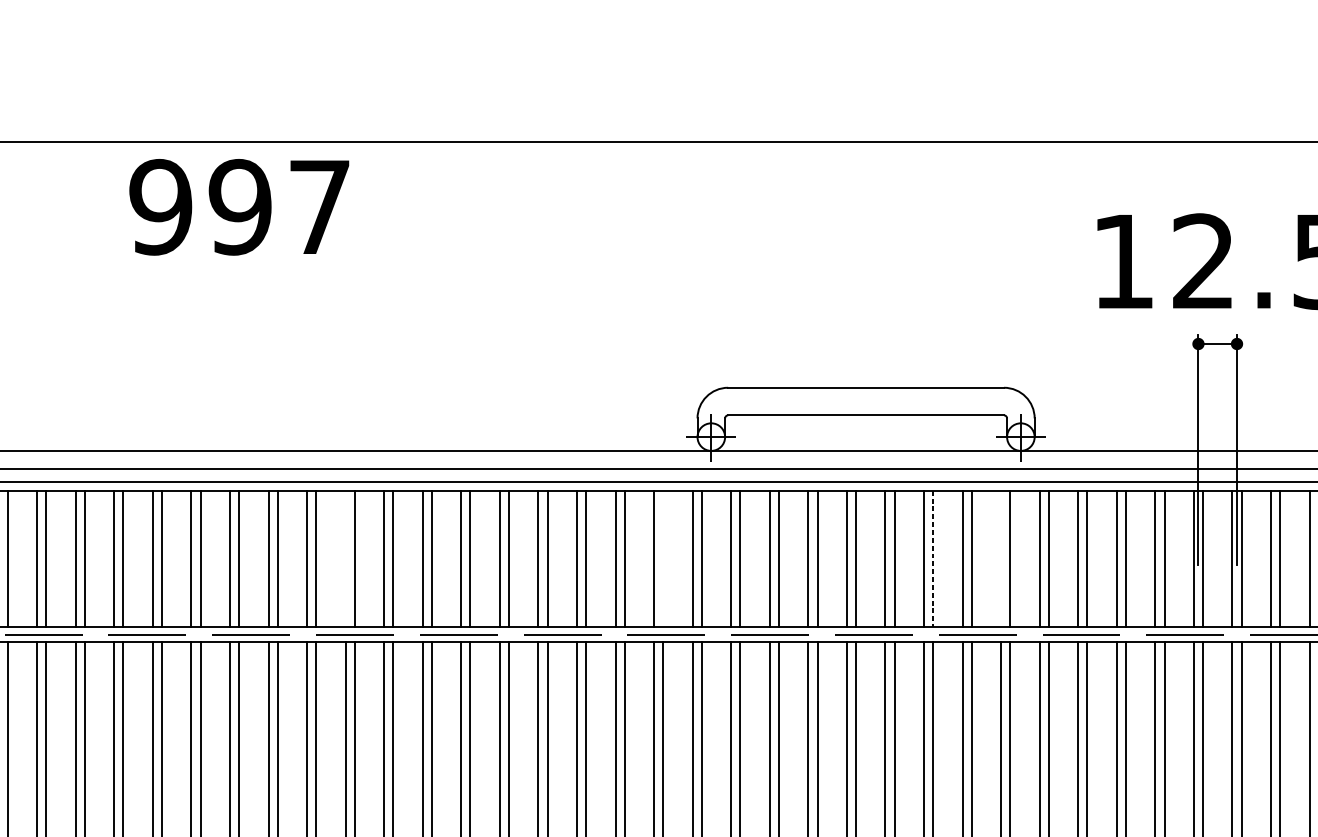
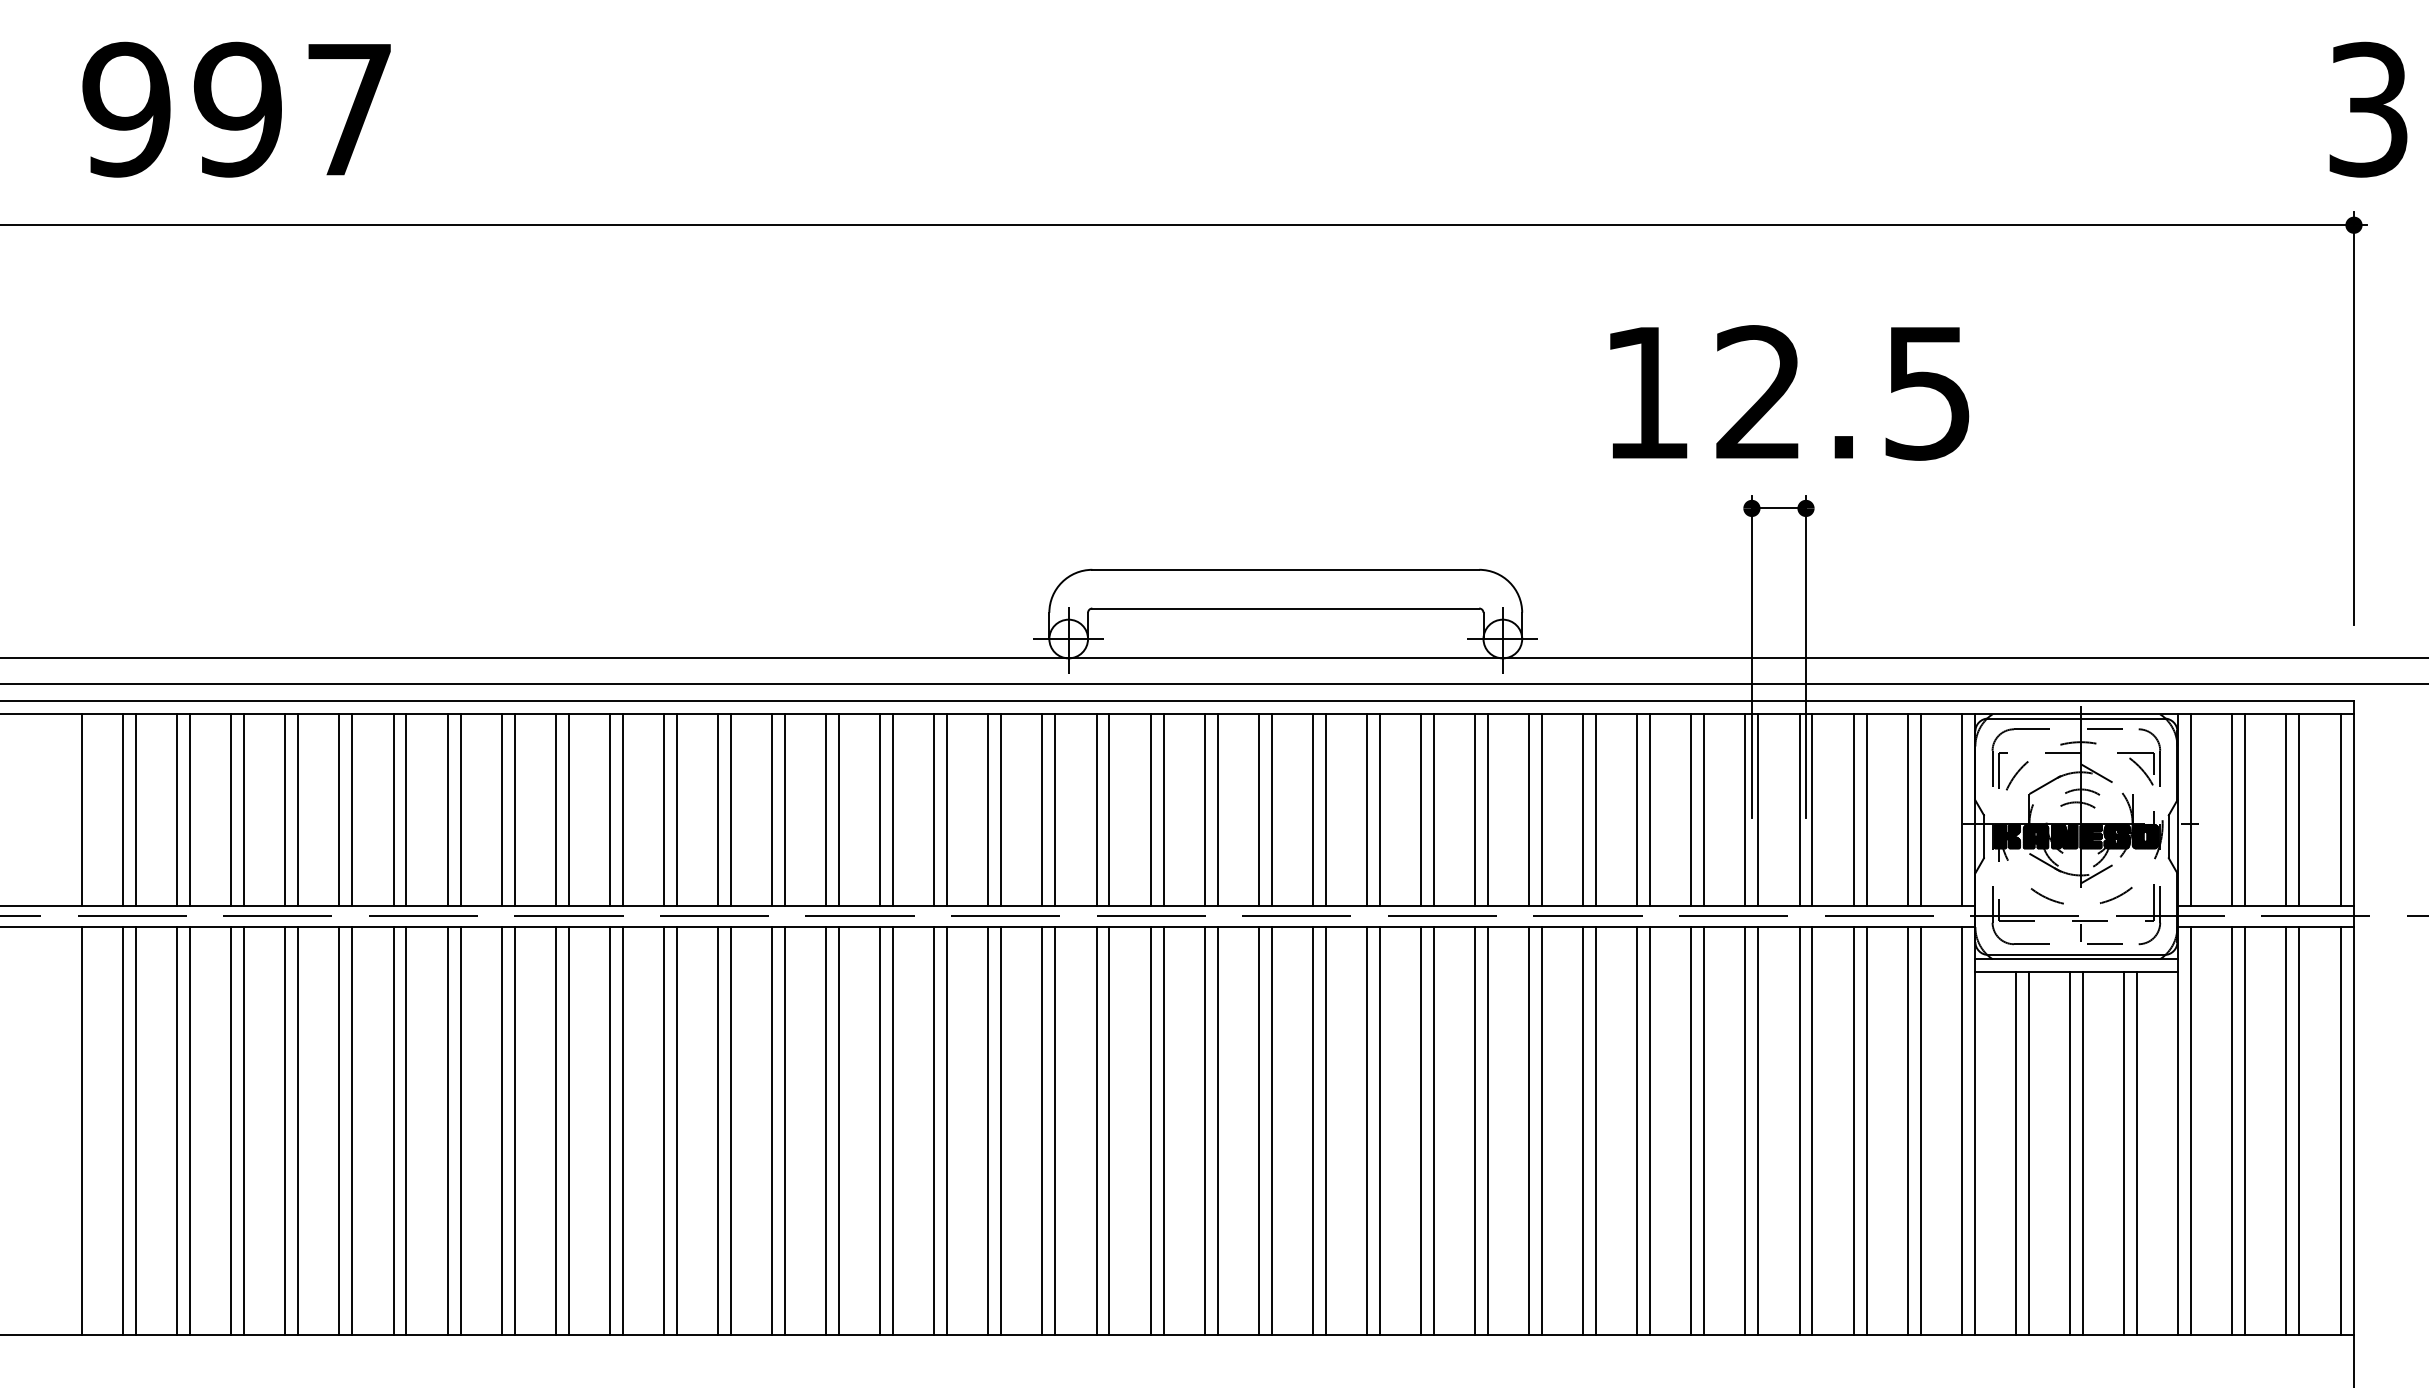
text: (239, 207) -> (236, 109), moved
line: (345, 558) -> (555, 809), added
line: (663, 558) -> (1001, 809), added
line: (932, 558) -> (1379, 809), dashed -> solid
line: (1001, 558) -> (1475, 809), added

